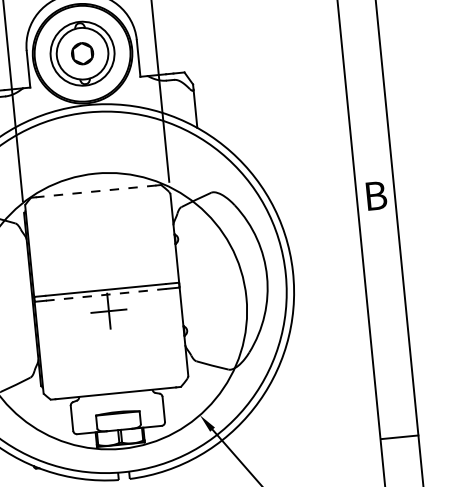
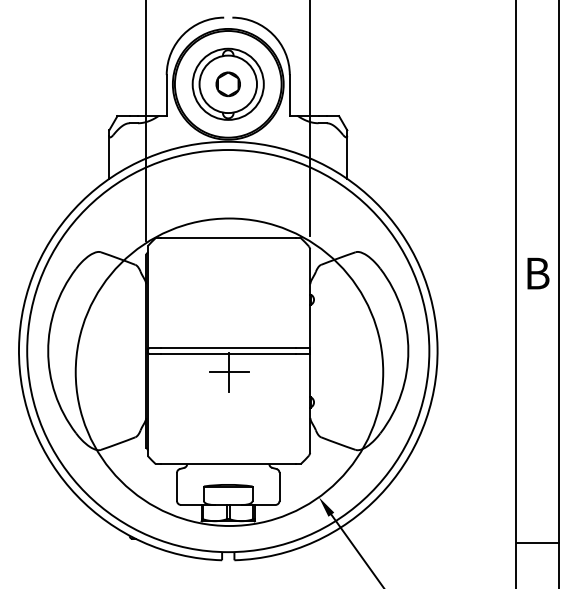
line: (95, 191) -> (227, 238), dashed -> solid
line: (105, 294) -> (227, 353), dashed -> solid

